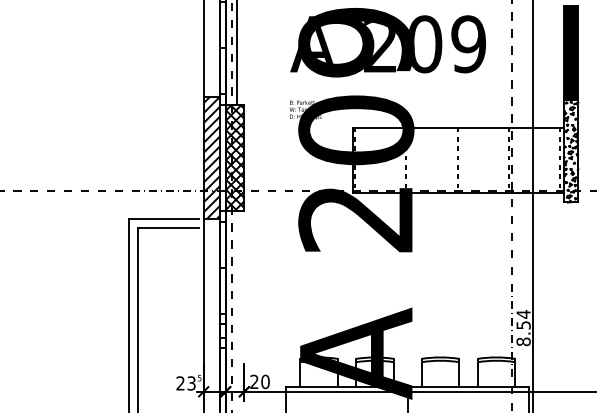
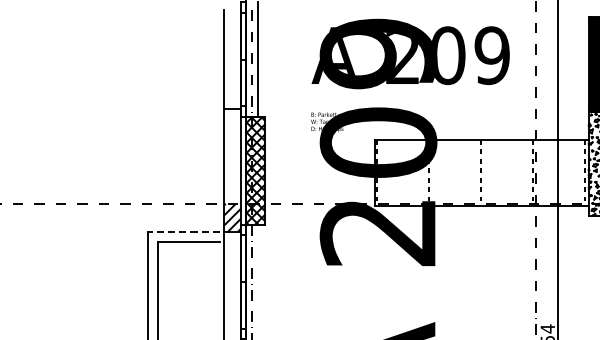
hatch: (211, 143) -> (231, 156), removed
line: (163, 218) -> (183, 231), solid -> dashed

